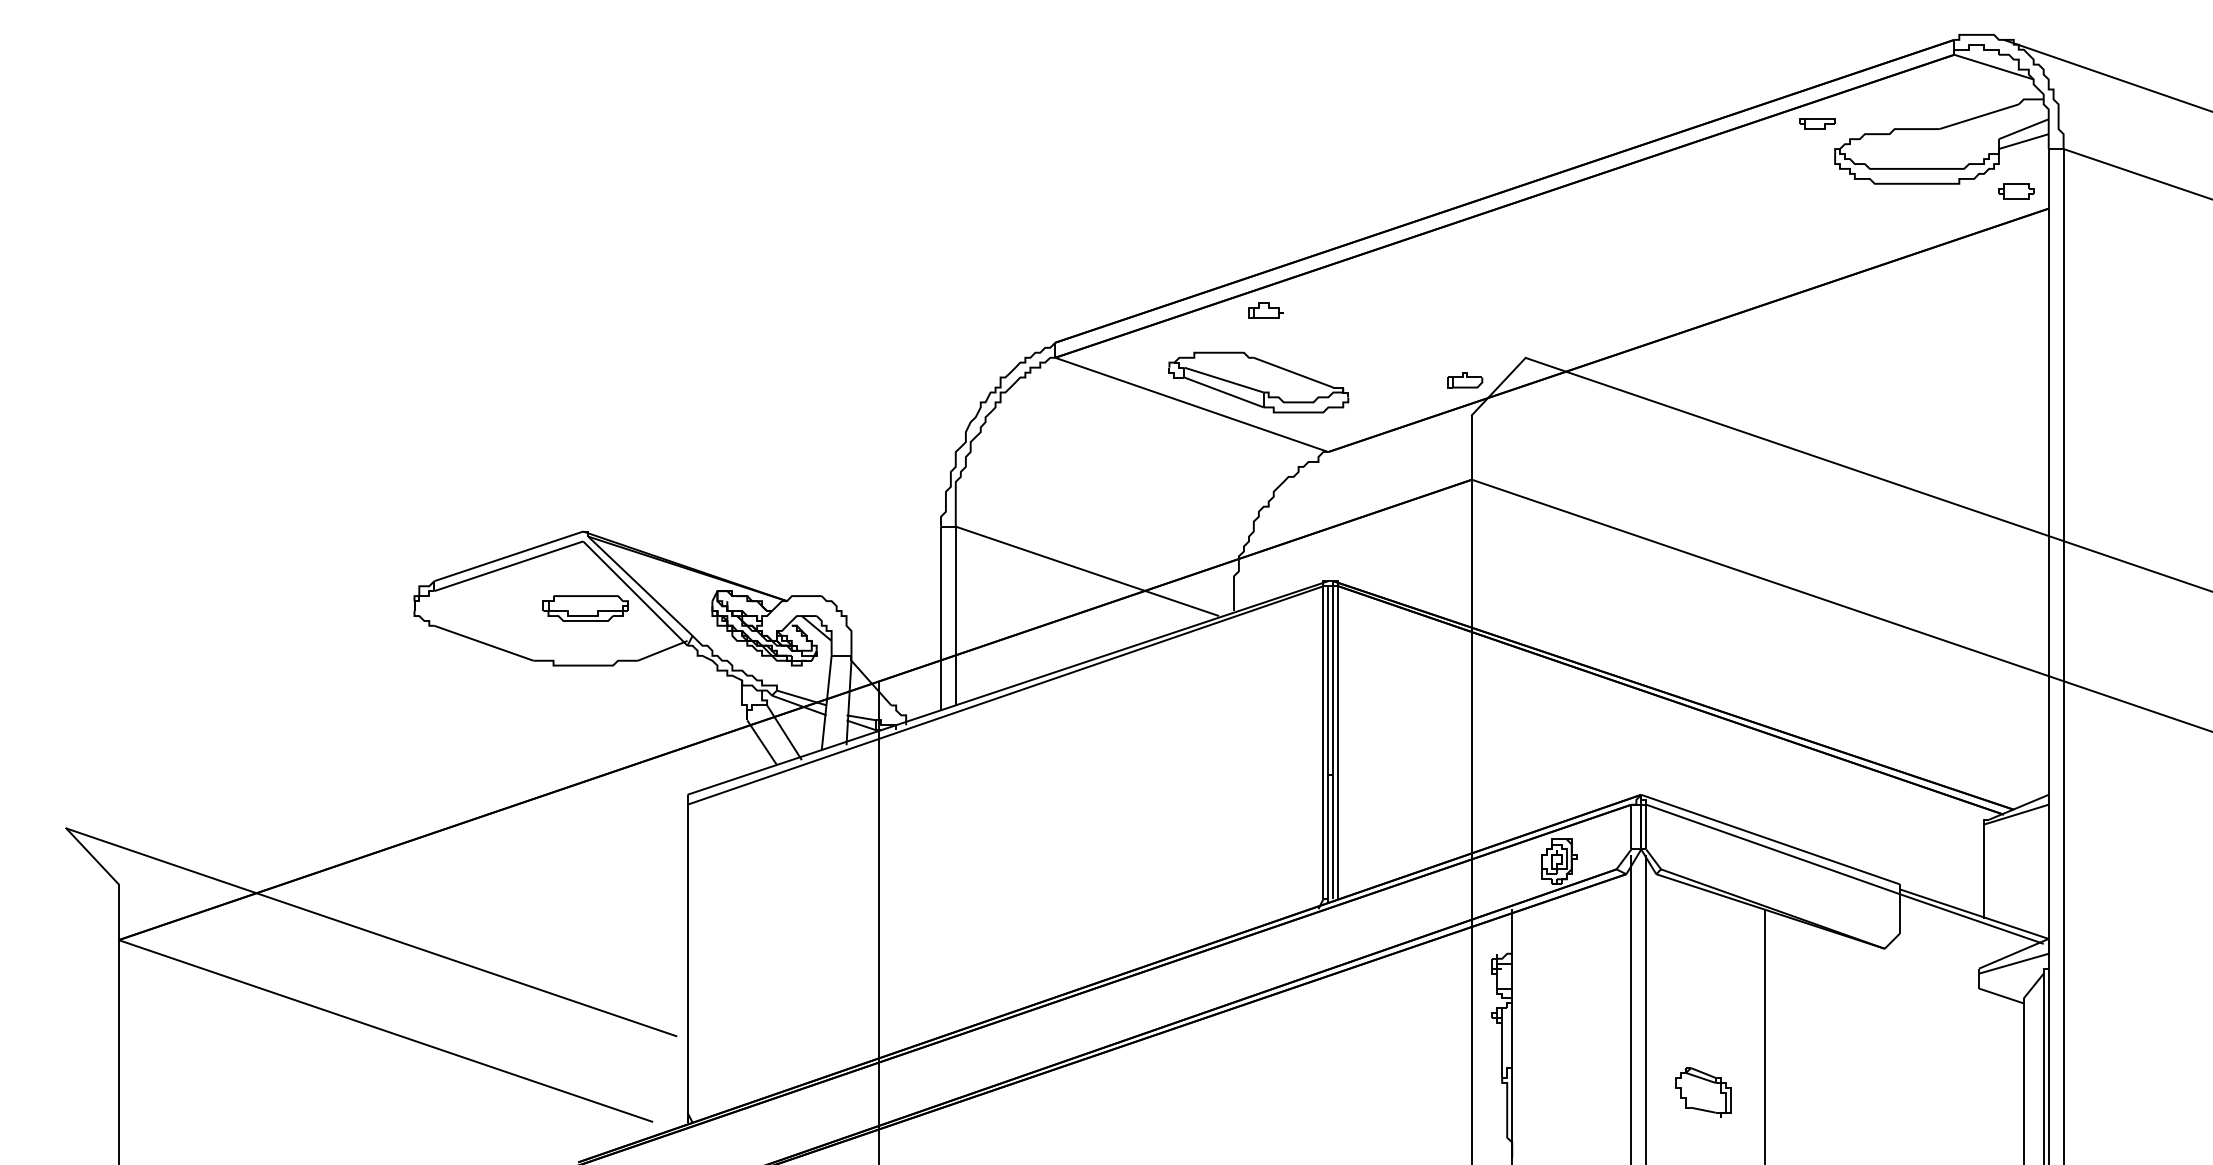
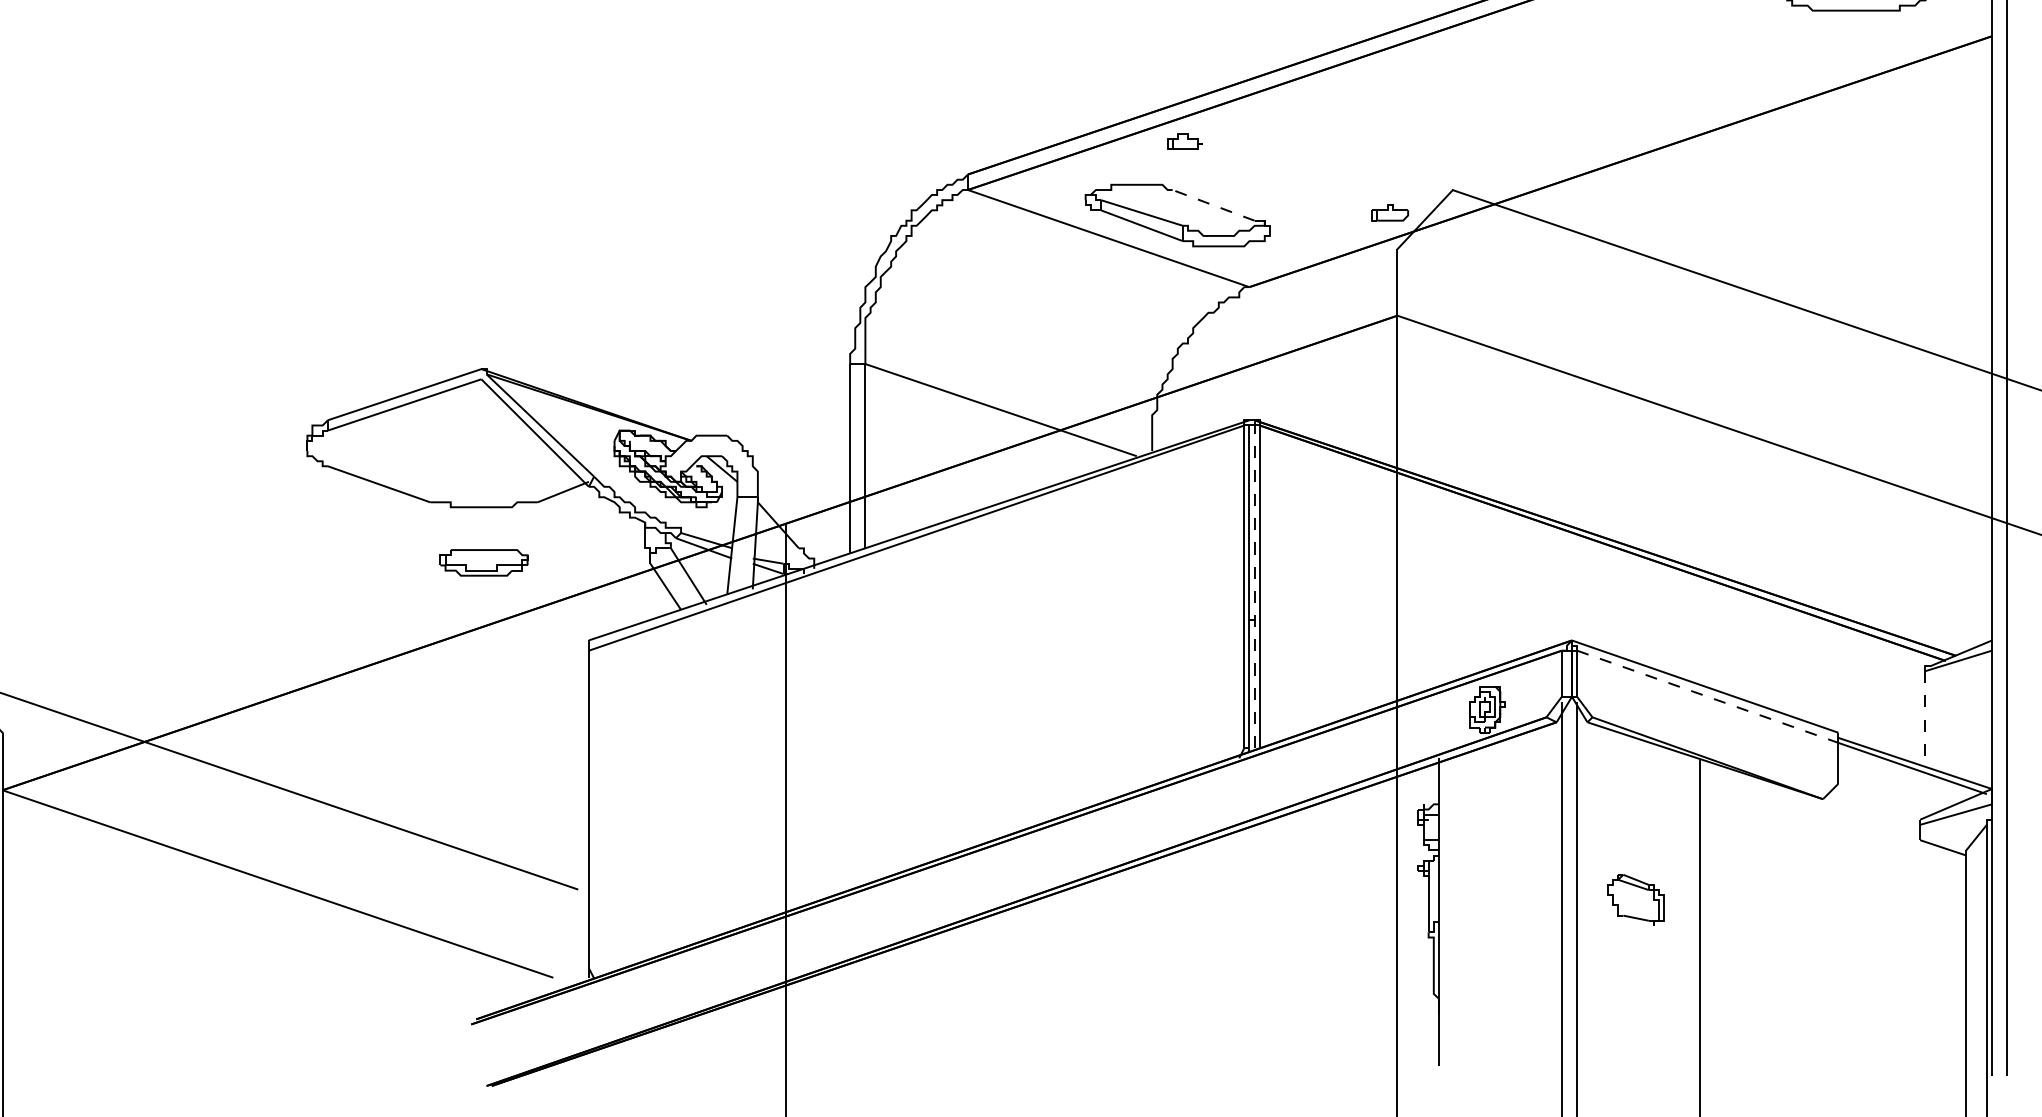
part: (2016, 191) -> (1958, 18), removed
line: (1293, 372) -> (1213, 205), solid -> dashed
part: (585, 608) -> (483, 562), moved
line: (1333, 742) -> (1254, 586), solid -> dashed
line: (1773, 849) -> (1708, 696), solid -> dashed
line: (1984, 872) -> (1925, 720), solid -> dashed
part: (1703, 1092) -> (1636, 899), moved

